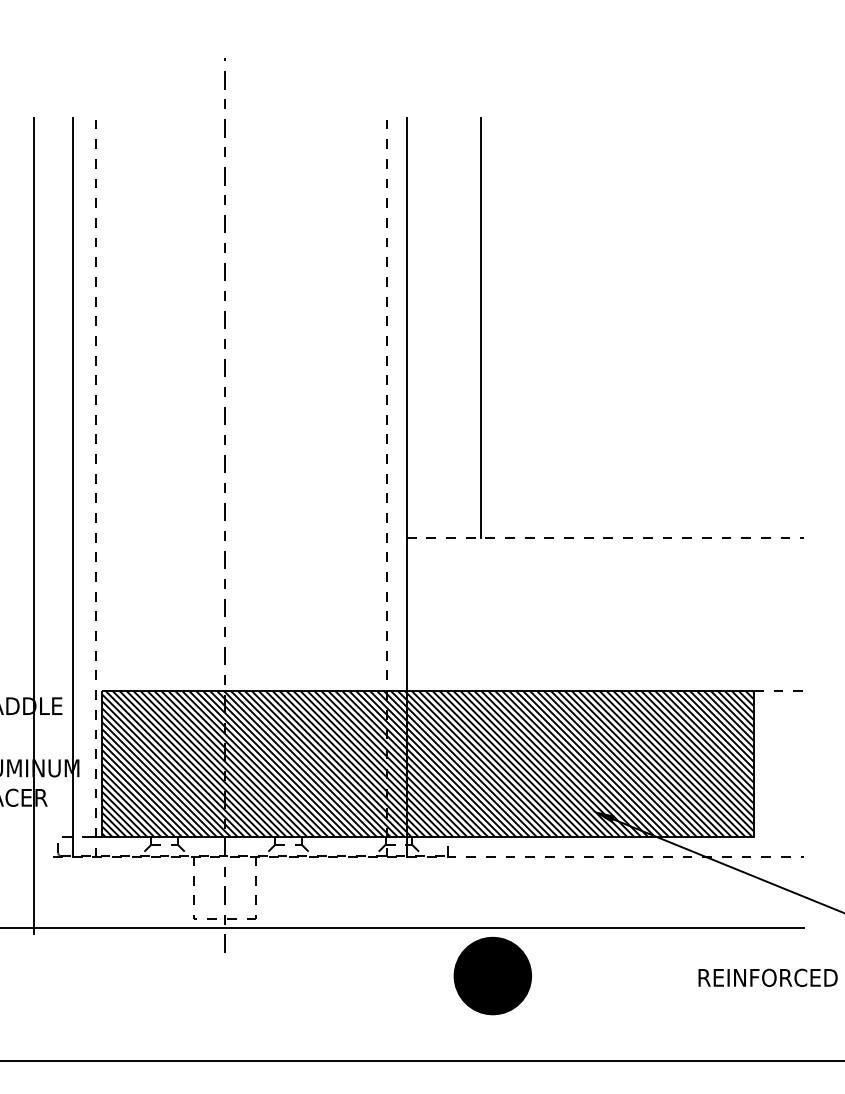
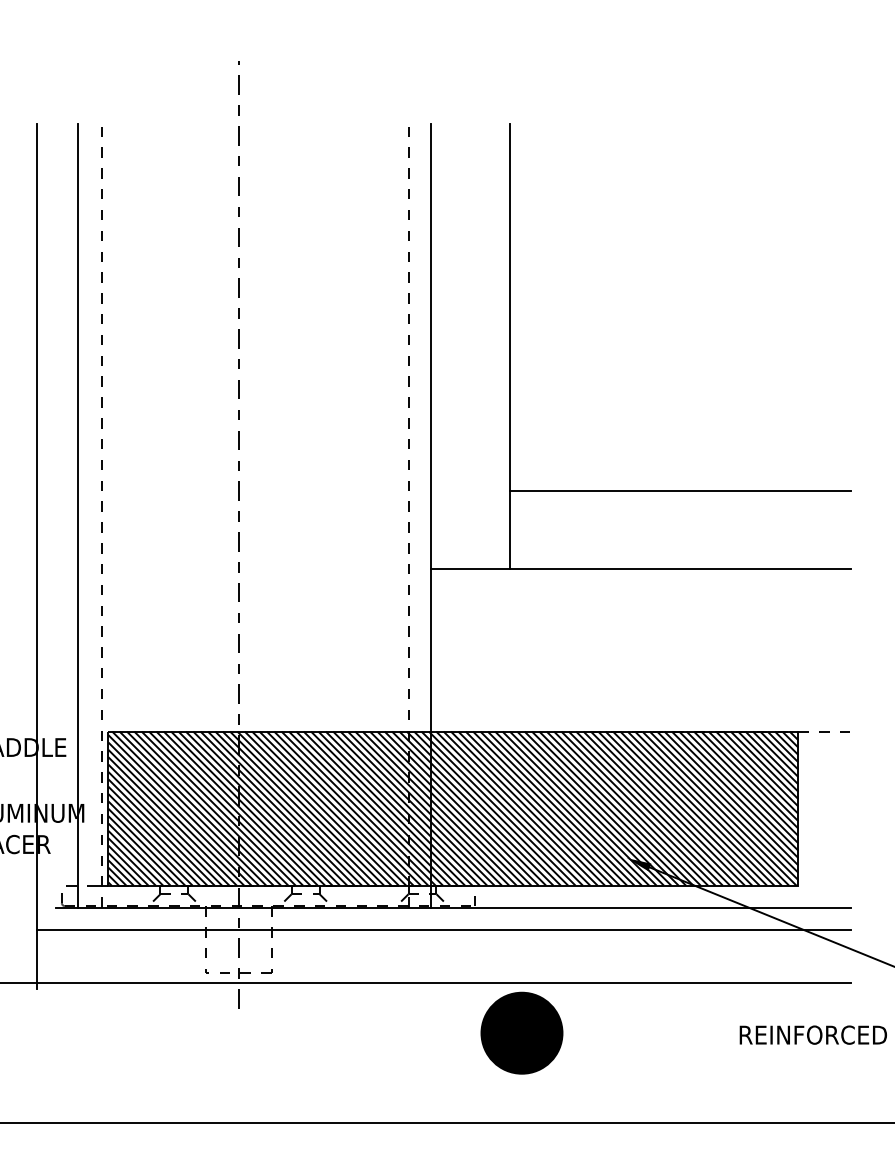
line: (642, 464) -> (680, 491), added
line: (605, 538) -> (641, 569), dashed -> solid
line: (429, 857) -> (454, 907), dashed -> solid
line: (418, 879) -> (443, 930), added

